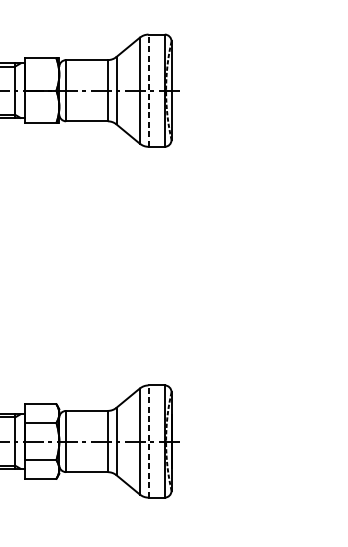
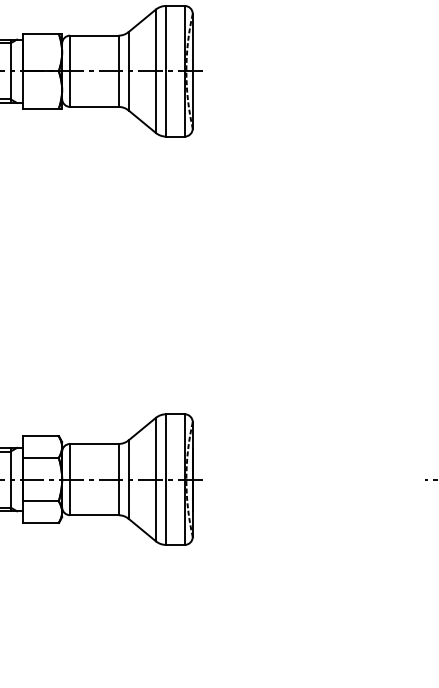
line: (148, 90) -> (166, 70), dashed -> solid
line: (148, 441) -> (166, 479), dashed -> solid

